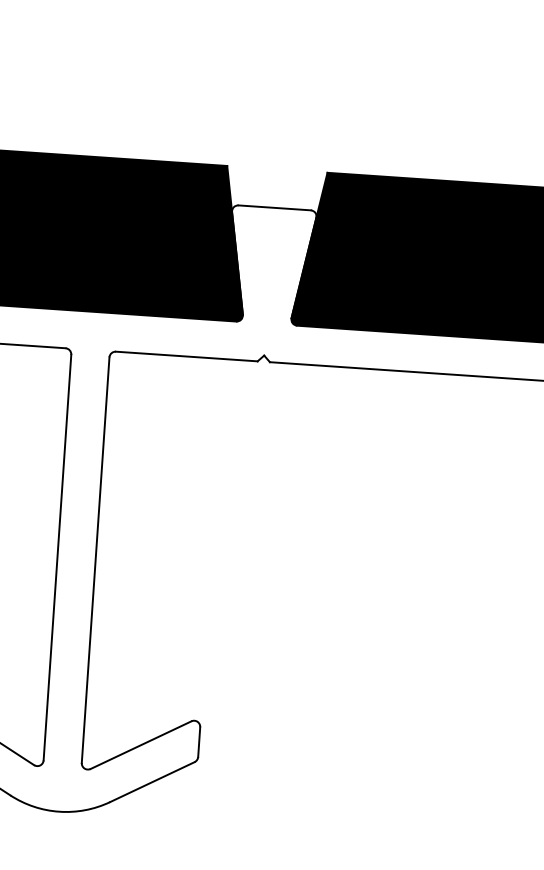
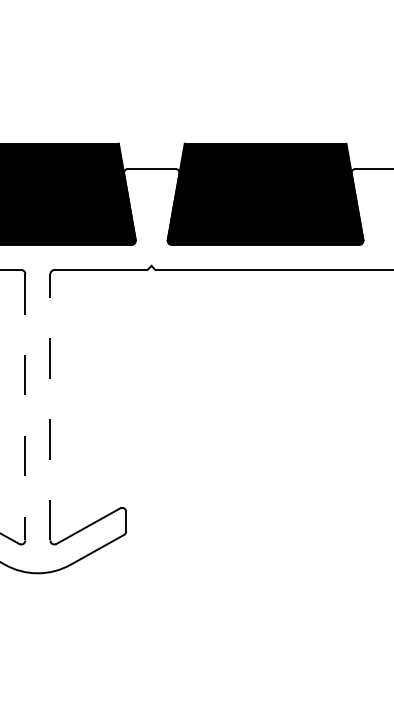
line: (57, 557) -> (25, 407), solid -> dashed
line: (95, 559) -> (50, 406), solid -> dashed

